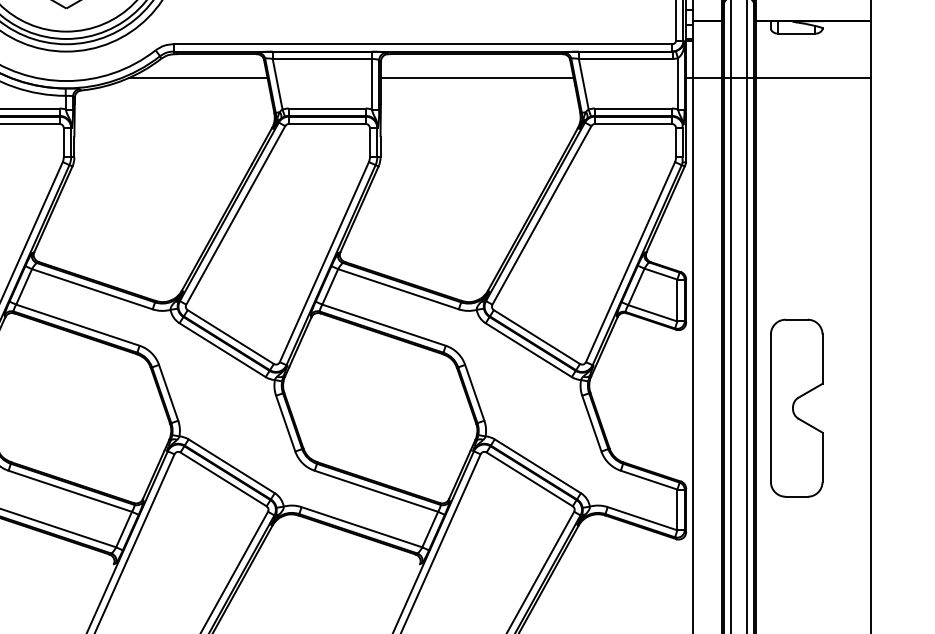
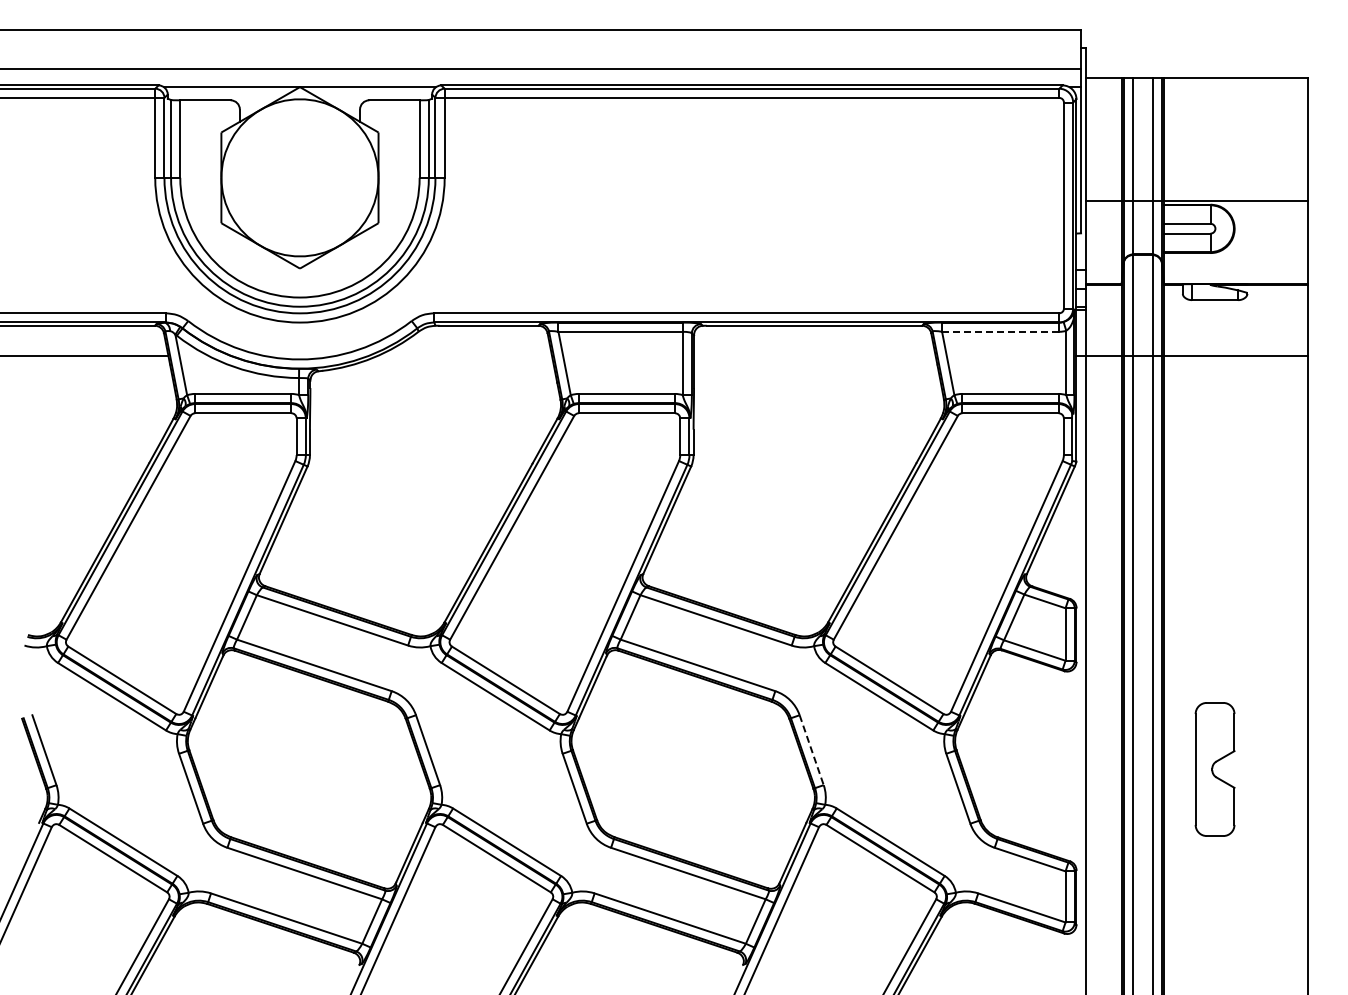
line: (625, 58) -> (1000, 331), solid -> dashed
line: (197, 77) -> (464, 355), removed
line: (477, 77) -> (814, 355), removed
line: (474, 393) -> (811, 750), solid -> dashed
part: (796, 408) -> (1214, 769), size x0.6

